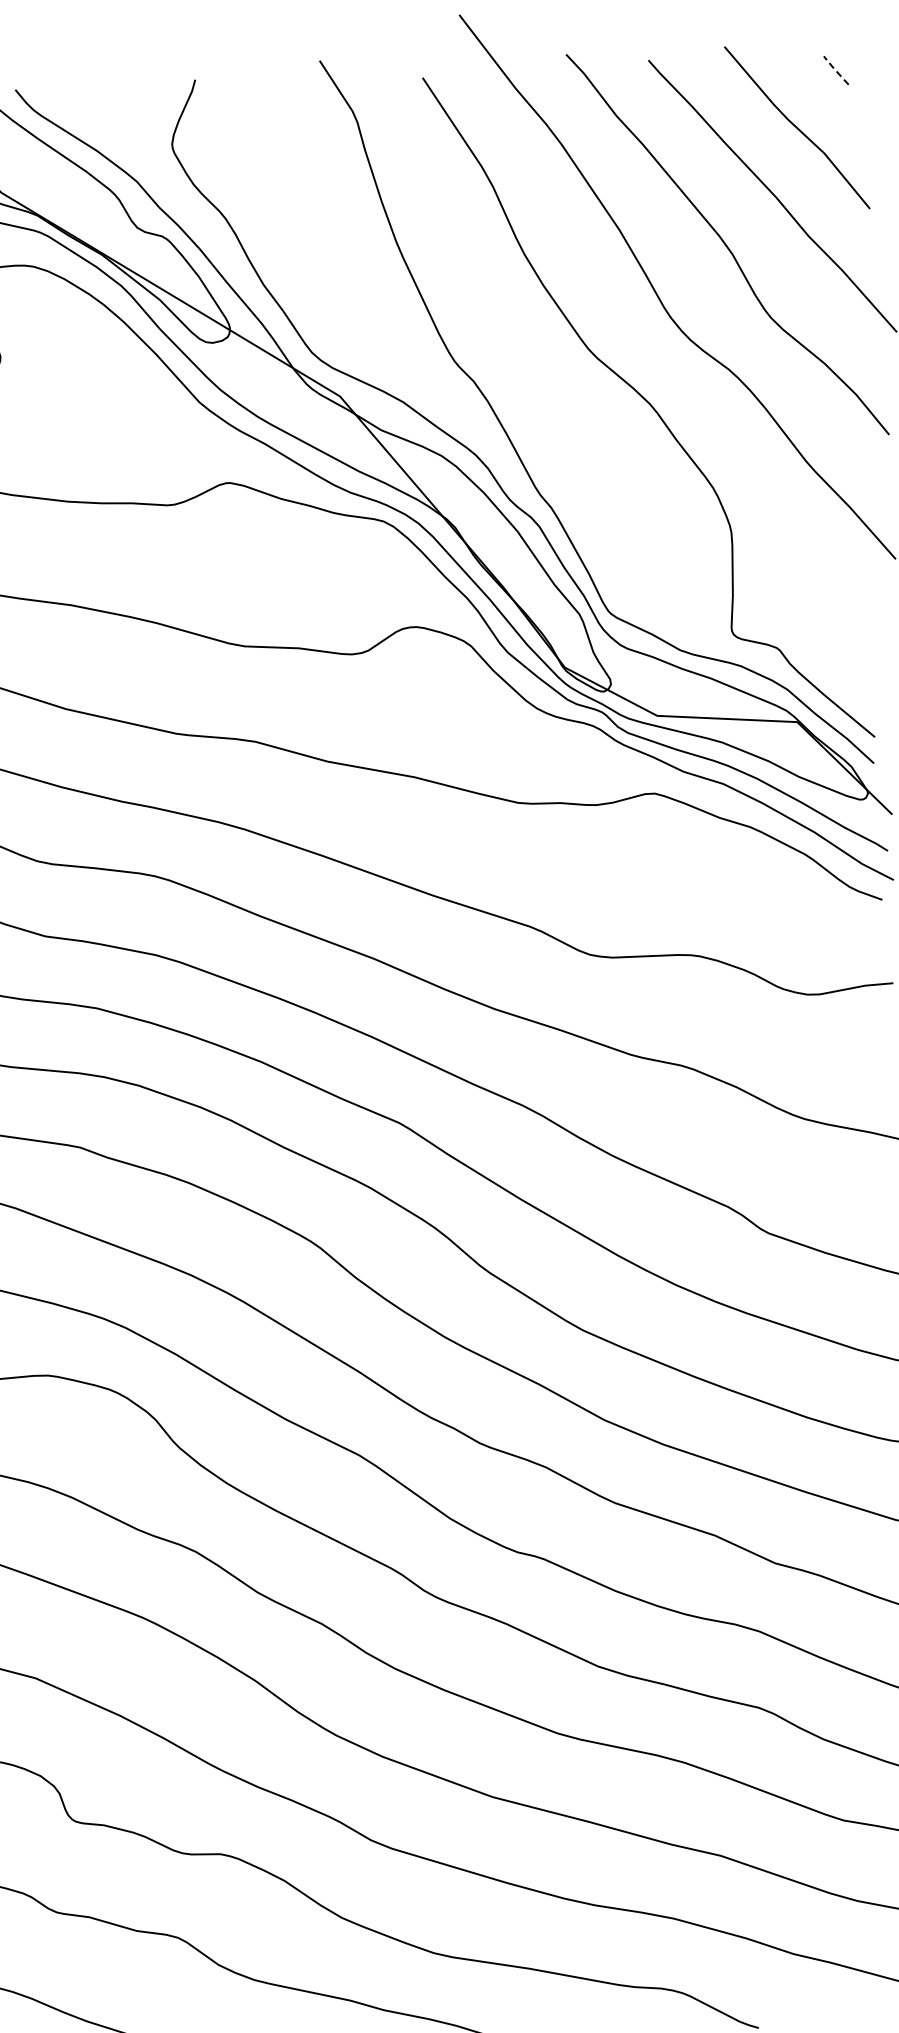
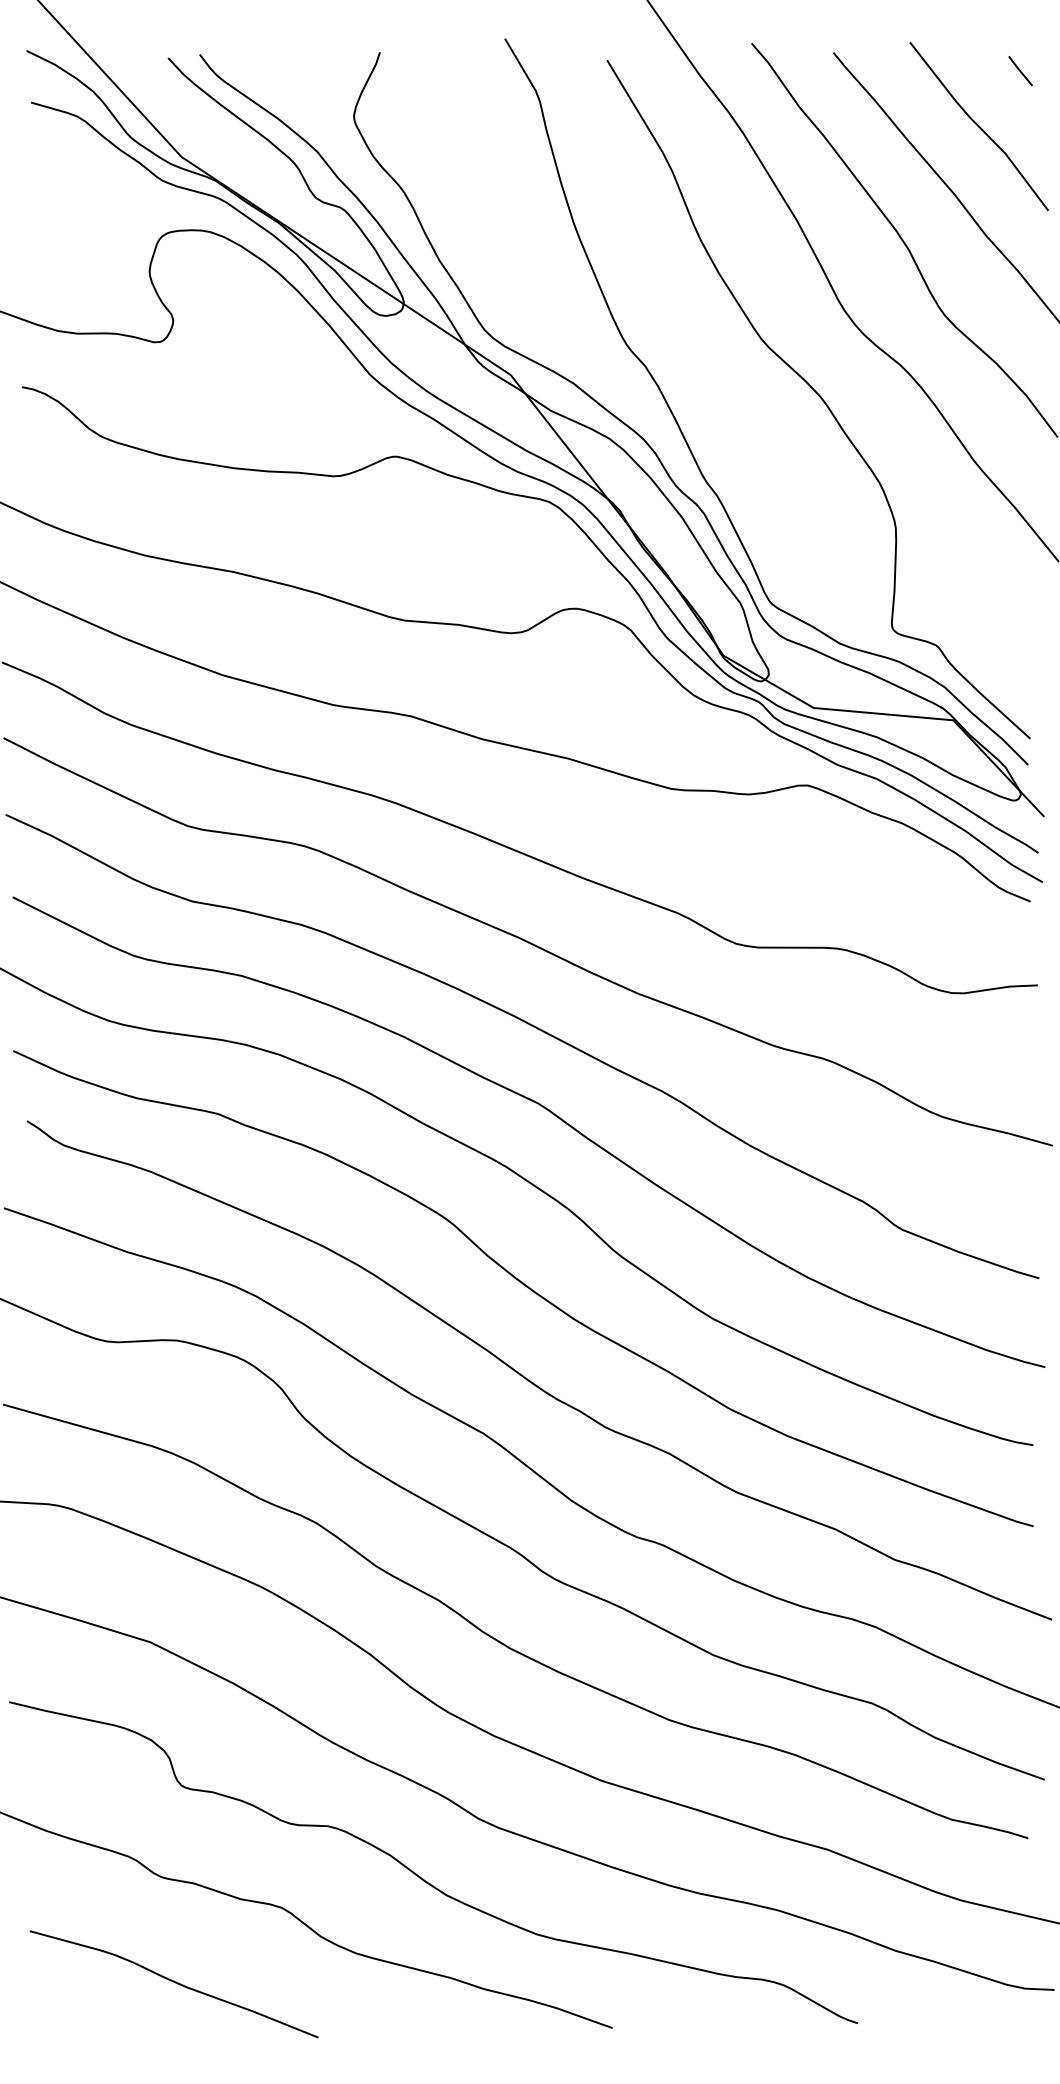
line: (835, 70) -> (1019, 70), dashed -> solid

